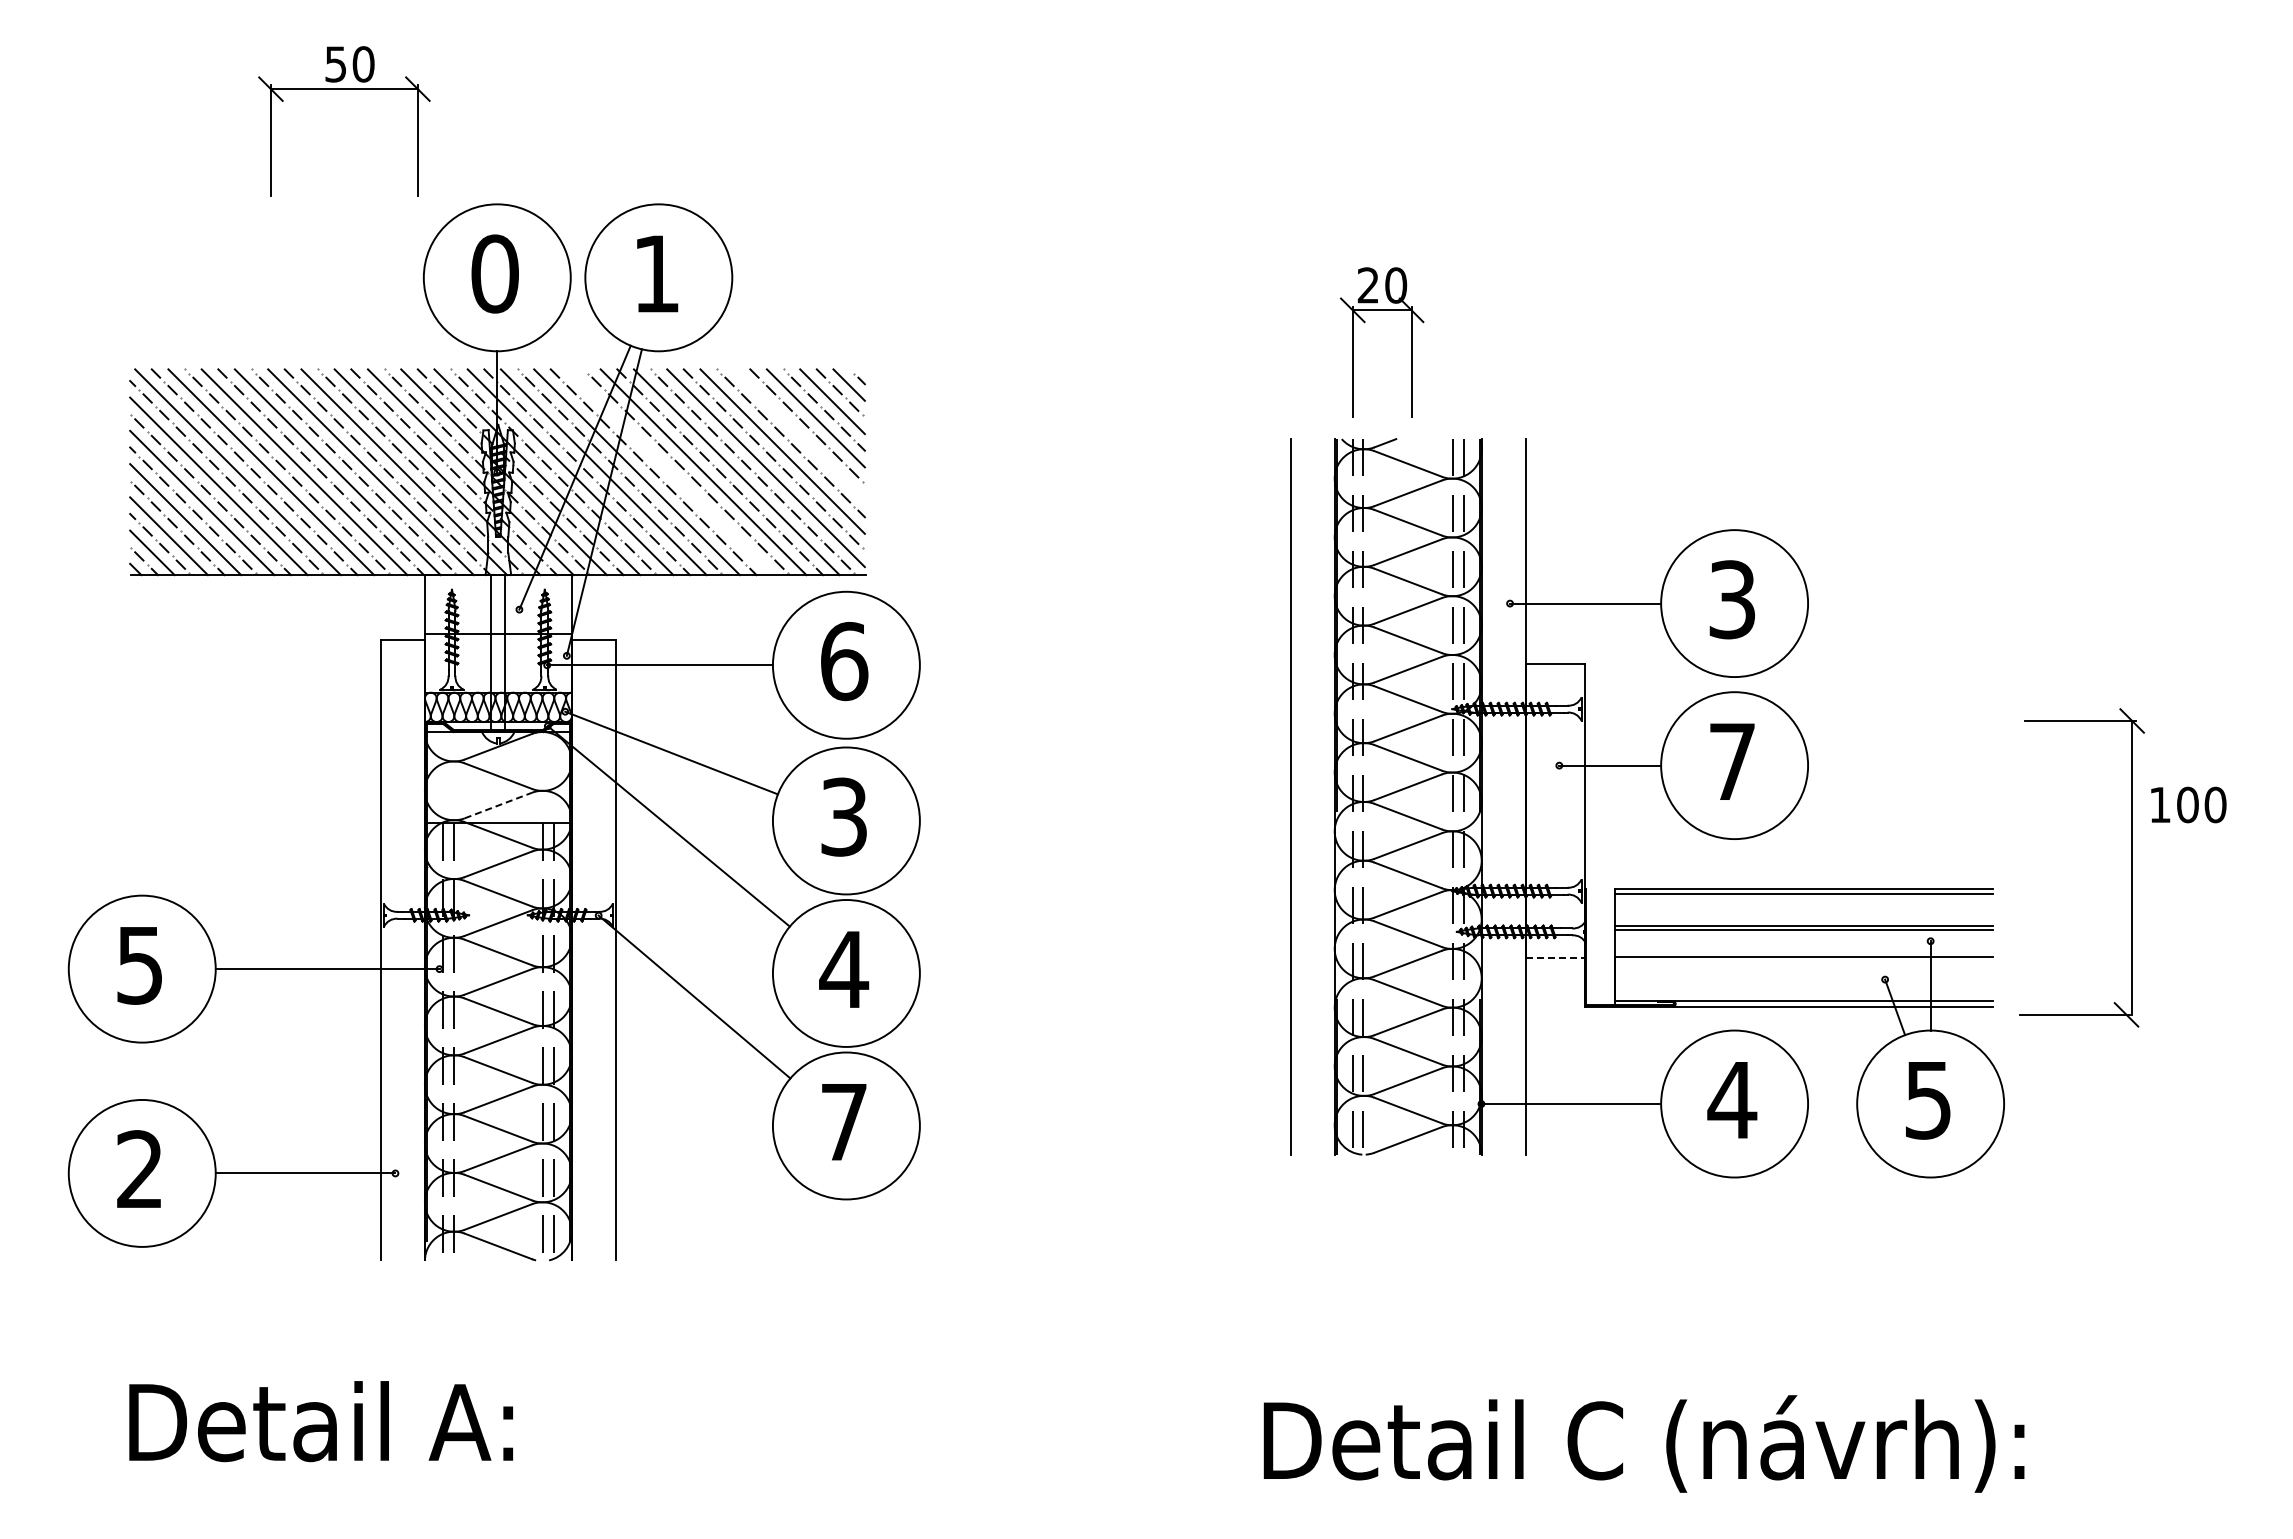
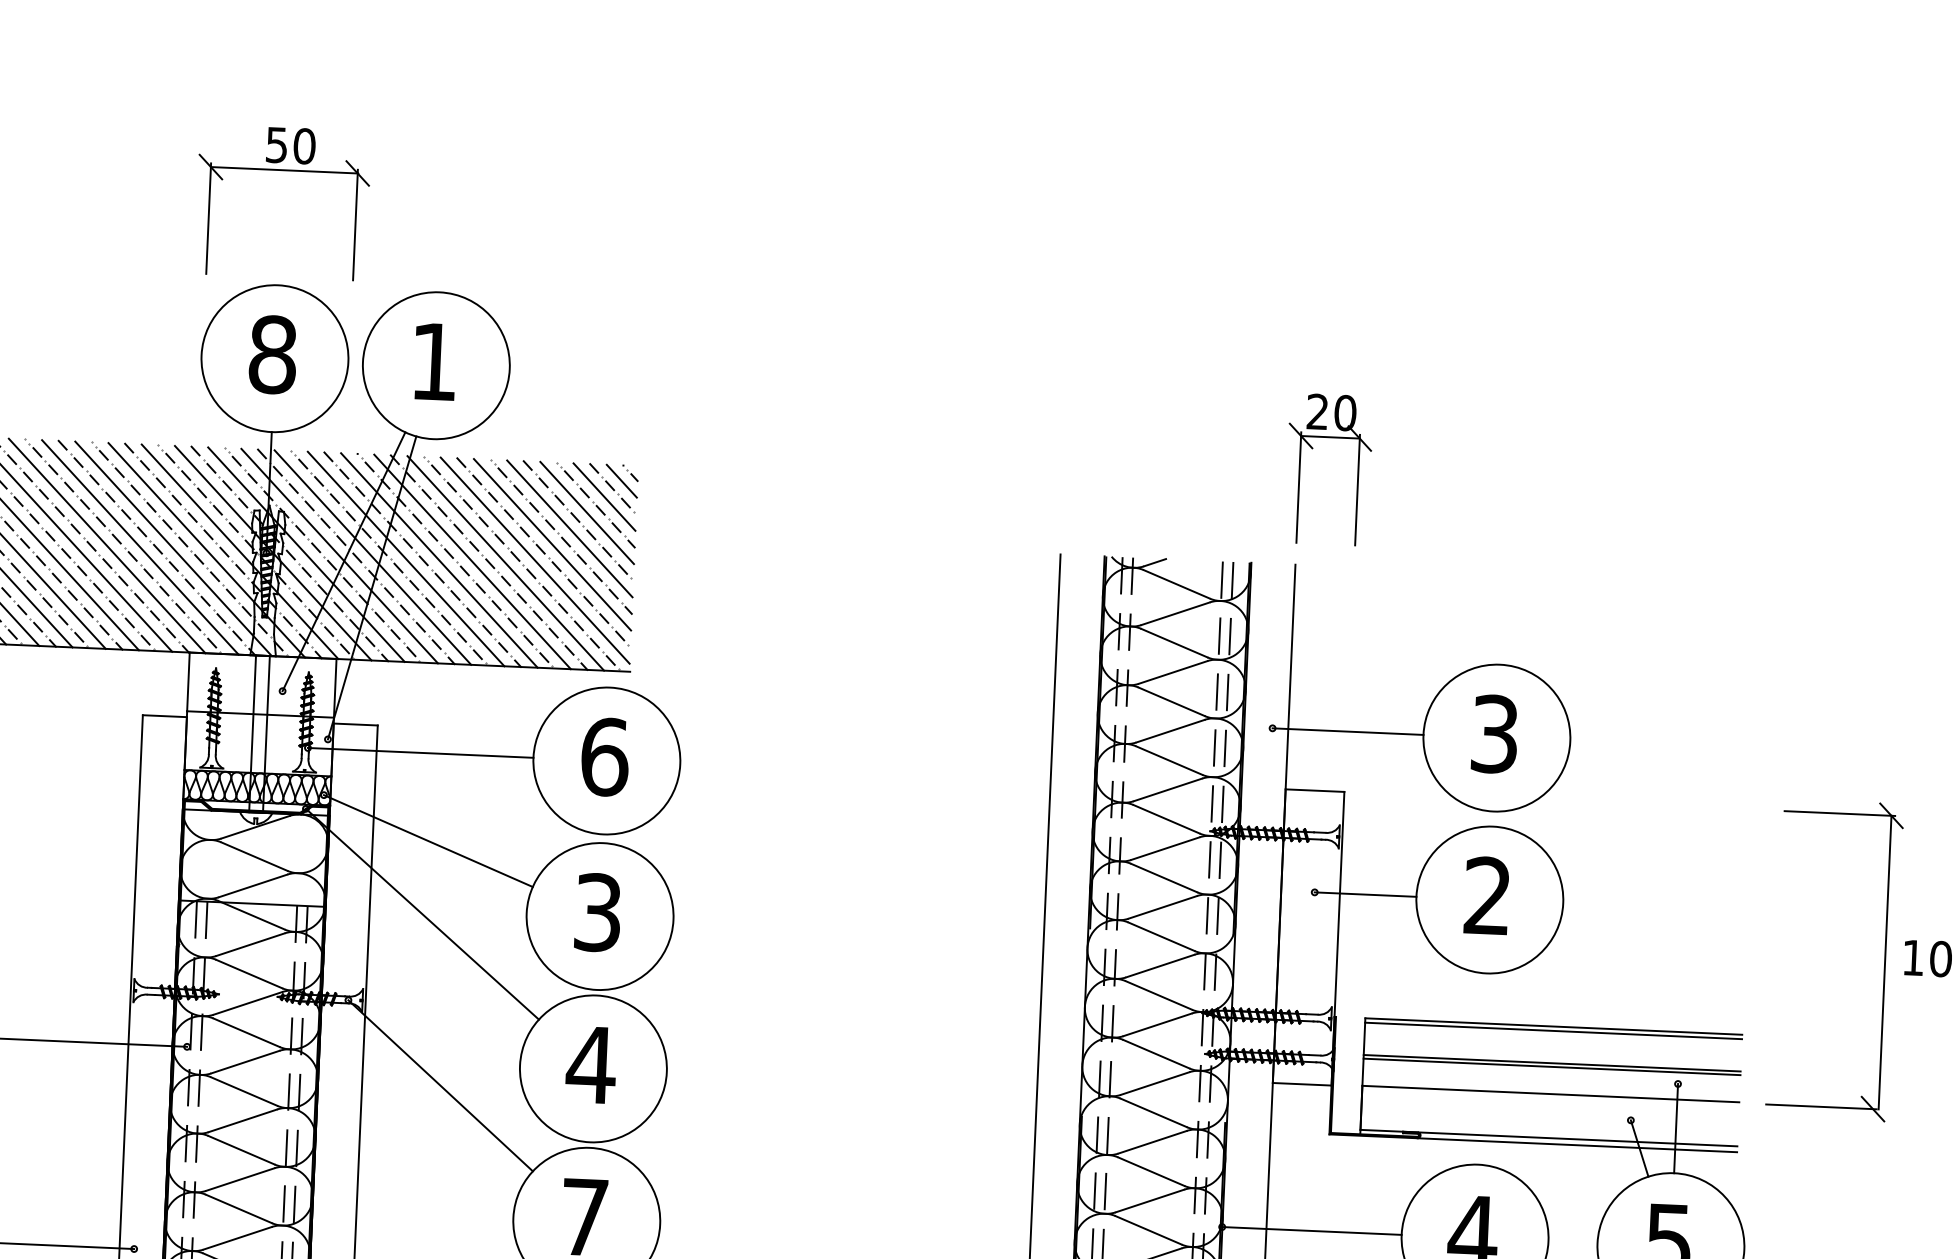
part: (344, 89) -> (284, 170), moved
text: (494, 273) -> (272, 354), 0 -> 8
part: (1364, 323) -> (1312, 449), moved
line: (798, 434) -> (569, 528), added
line: (670, 472) -> (439, 560), added
text: (1731, 760) -> (1486, 894), 7 -> 2
line: (498, 805) -> (253, 885), dashed -> solid
part: (2131, 867) -> (1884, 962), moved
line: (1555, 957) -> (1302, 1083), dashed -> solid

